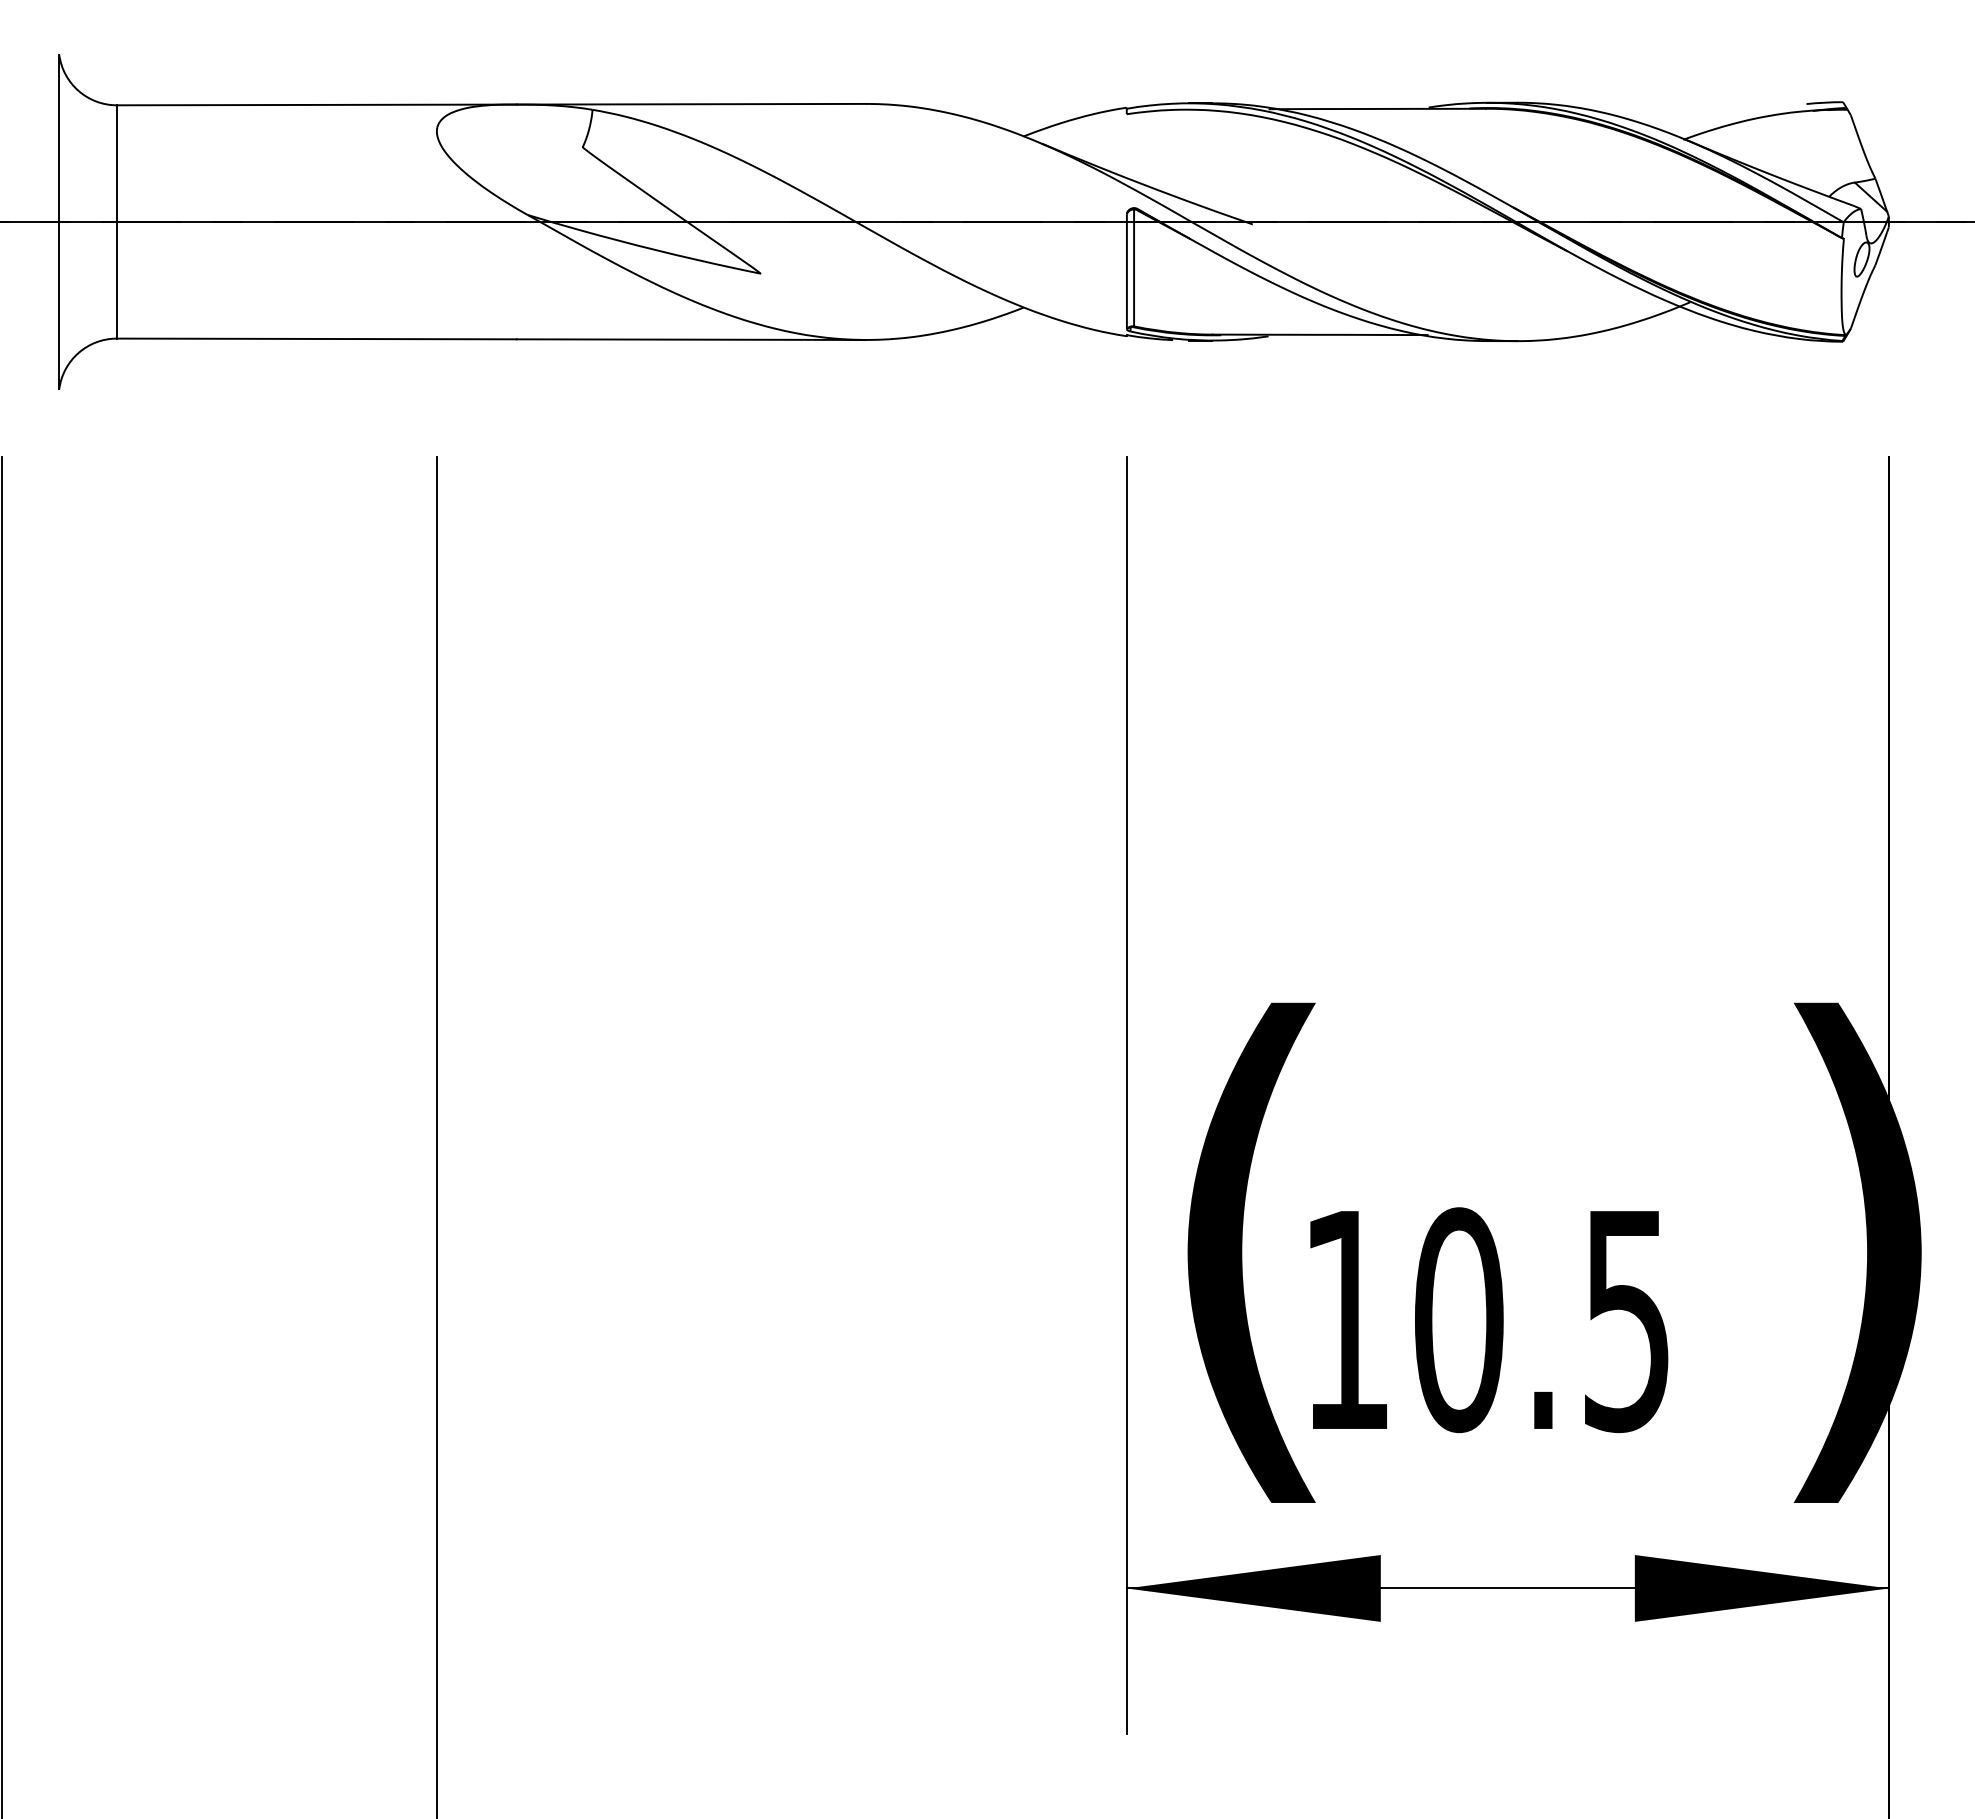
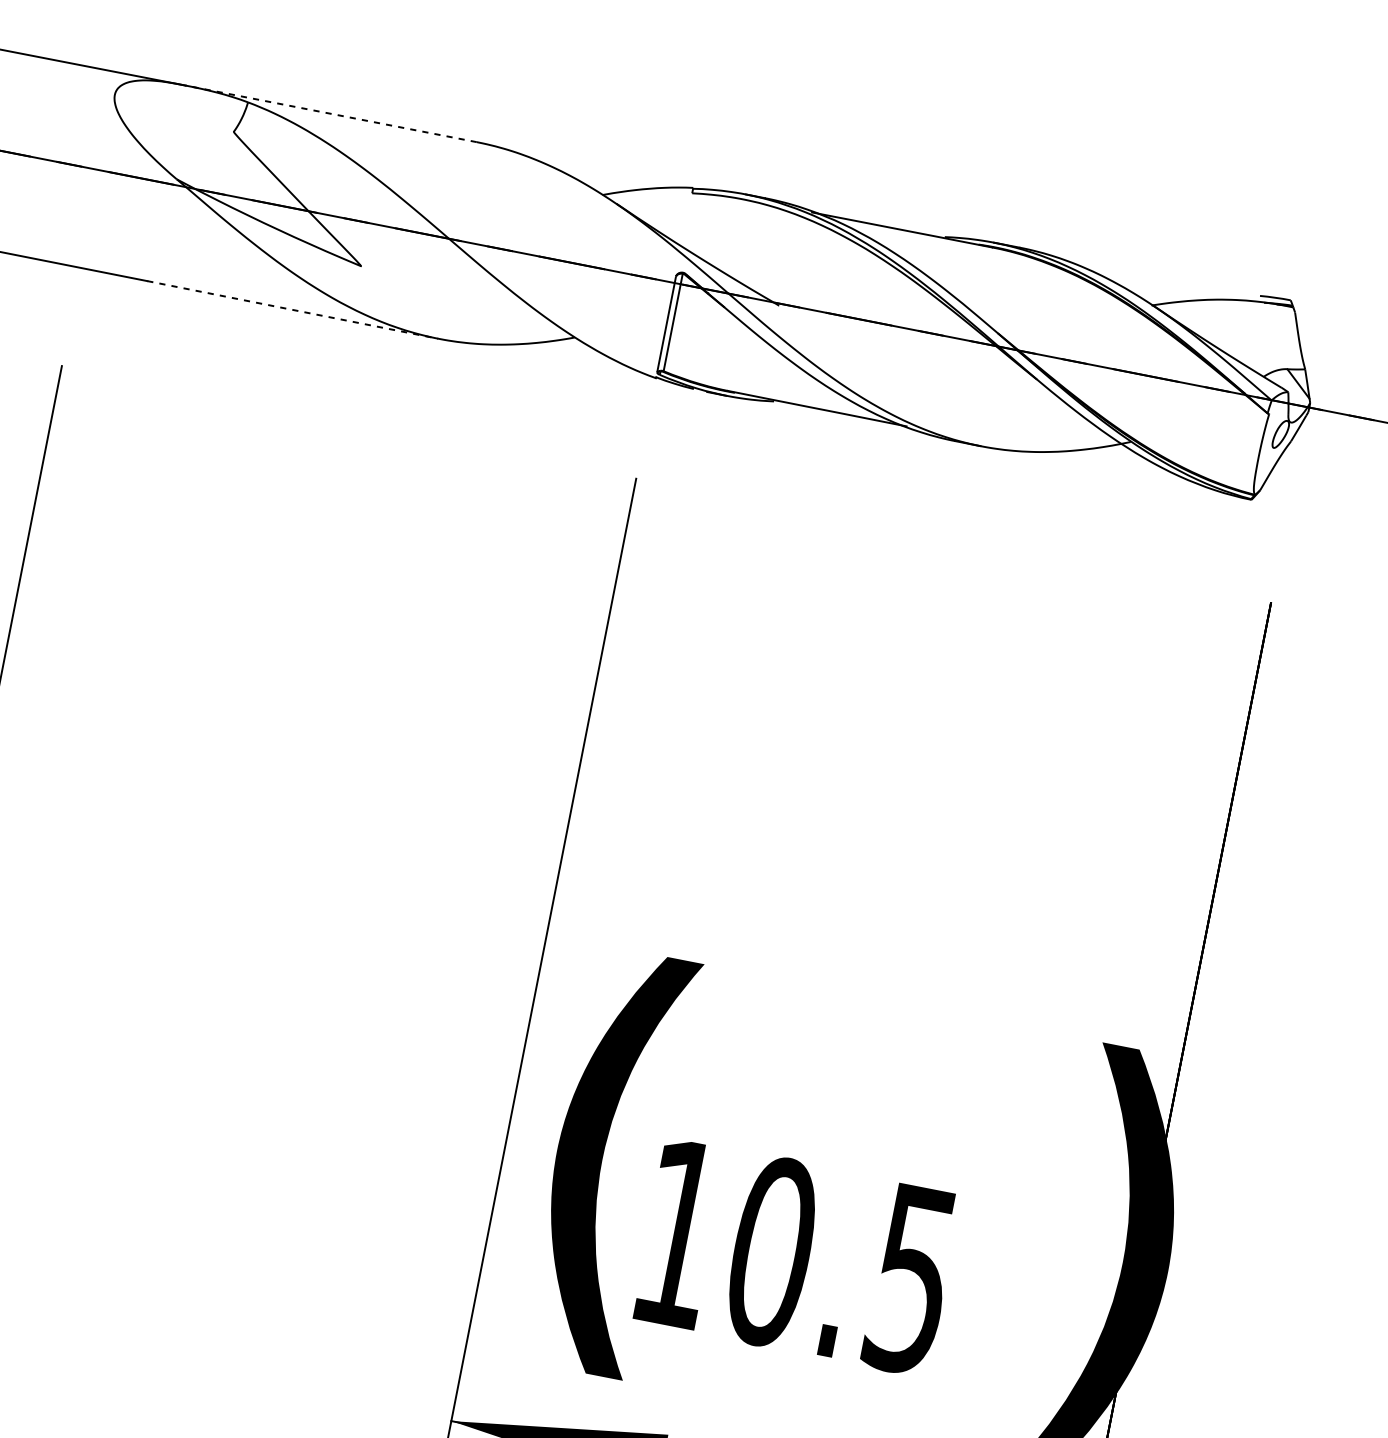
line: (691, 104) -> (331, 114), solid -> dashed
line: (691, 339) -> (292, 309), solid -> dashed

